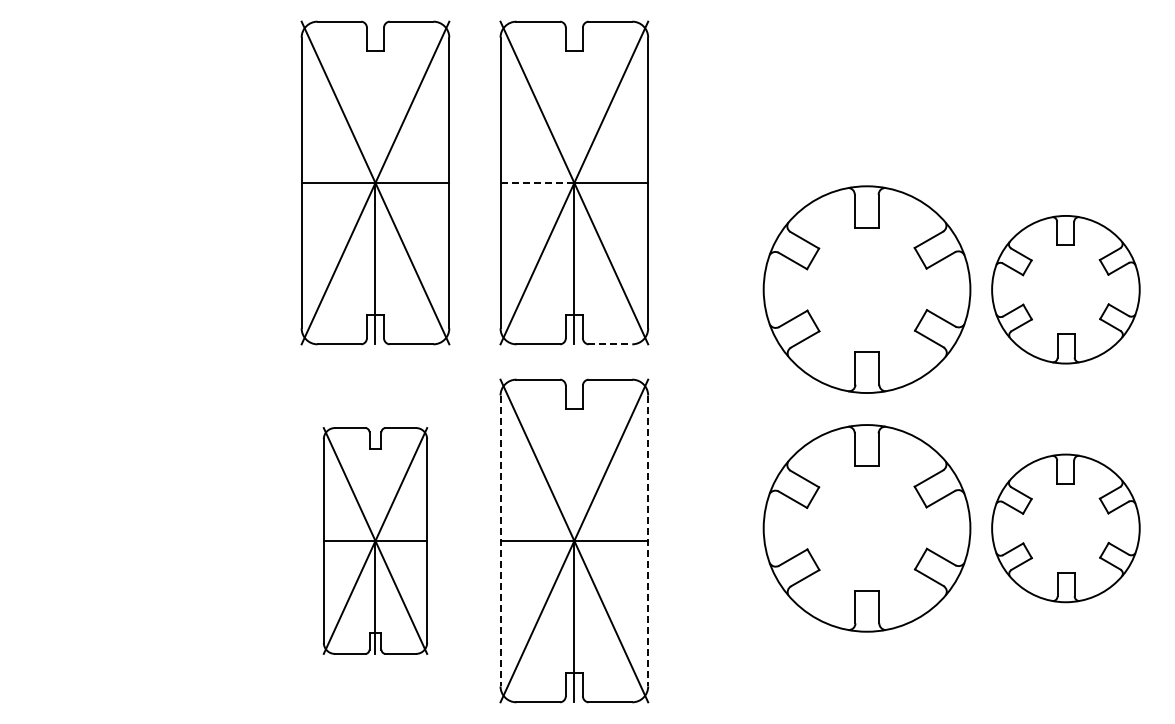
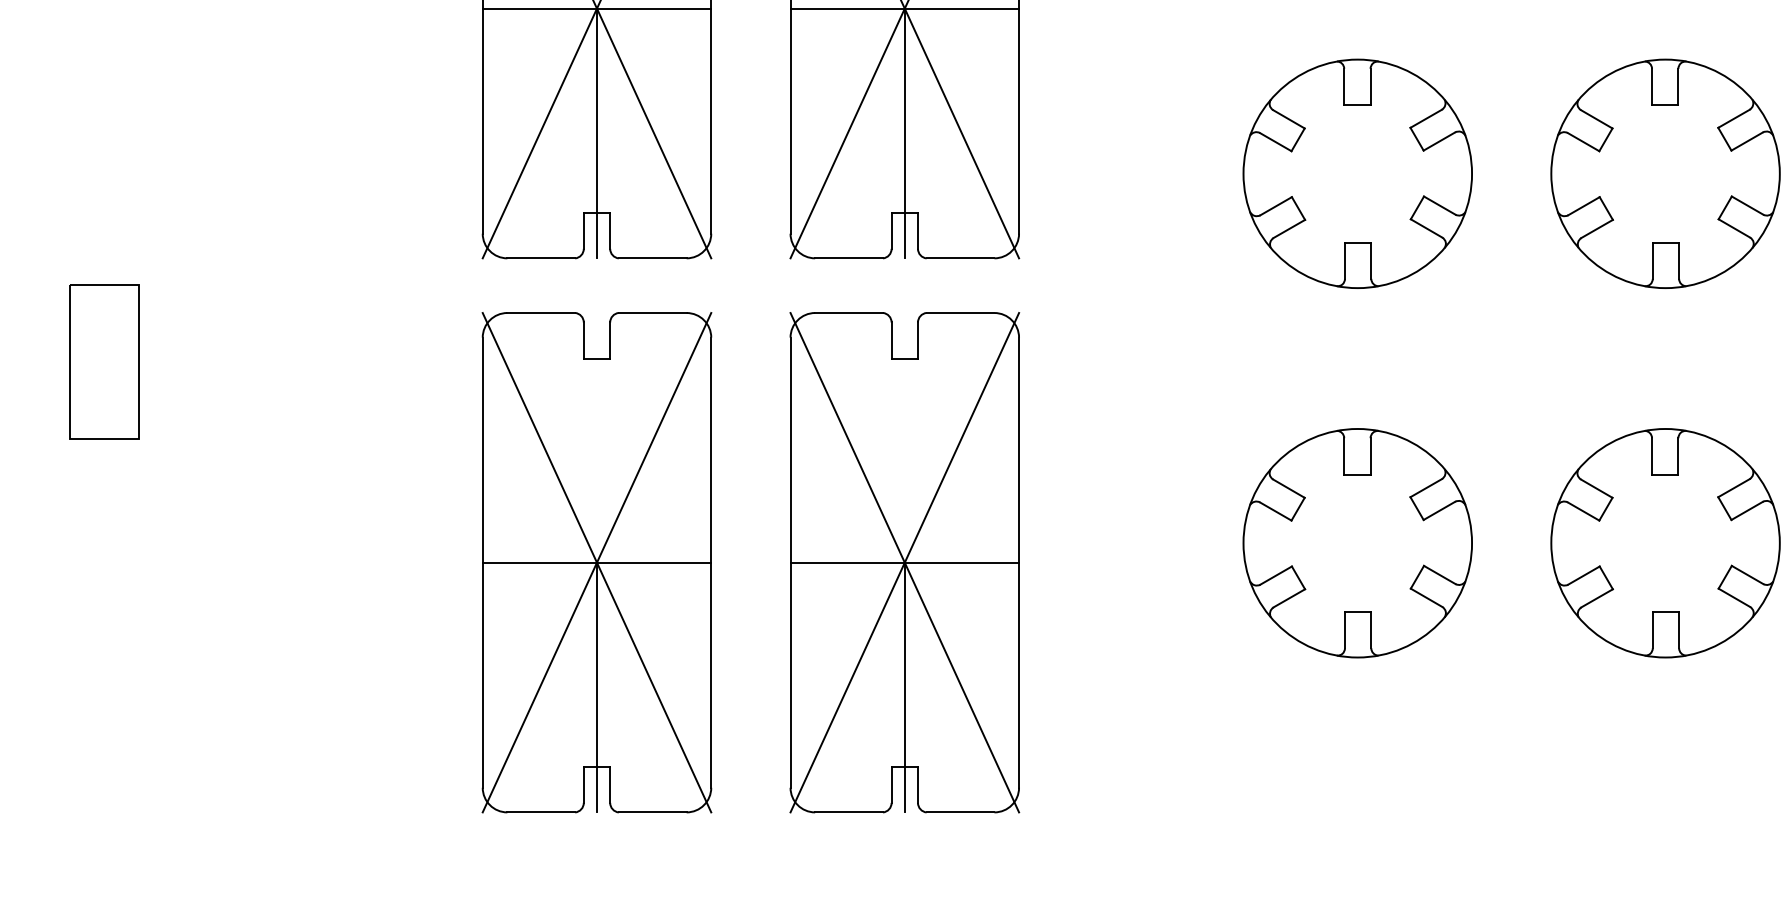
line: (537, 183) -> (847, 9), dashed -> solid
part: (866, 289) -> (1356, 173), size x0.71
line: (610, 344) -> (960, 258), dashed -> solid
part: (56, 410) -> (103, 360), added
part: (866, 528) -> (1356, 543), size x0.71
part: (375, 540) -> (597, 561), size x1.43
line: (500, 541) -> (790, 563), dashed -> solid
line: (648, 541) -> (1019, 563), dashed -> solid

